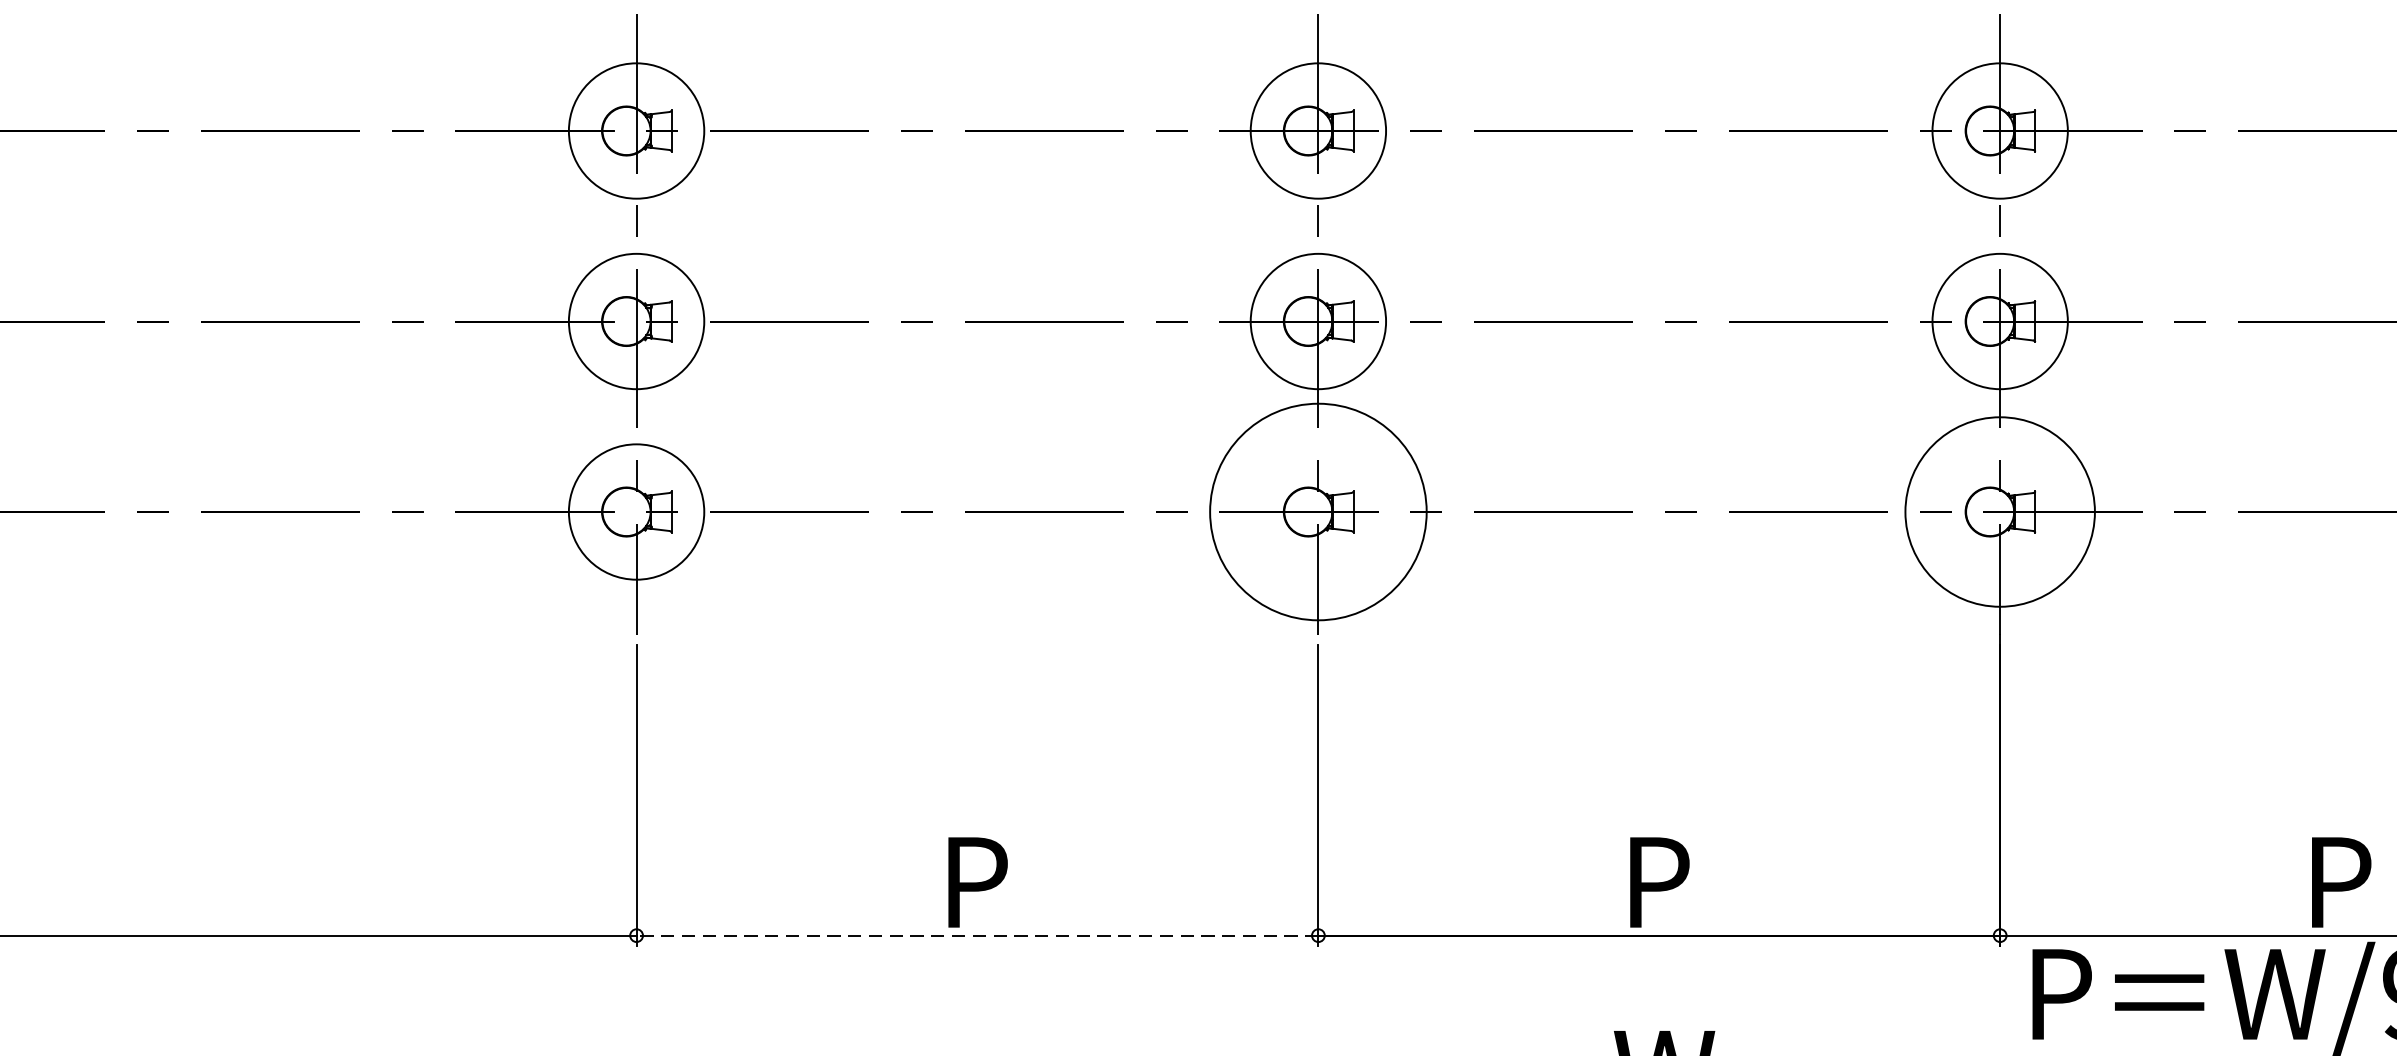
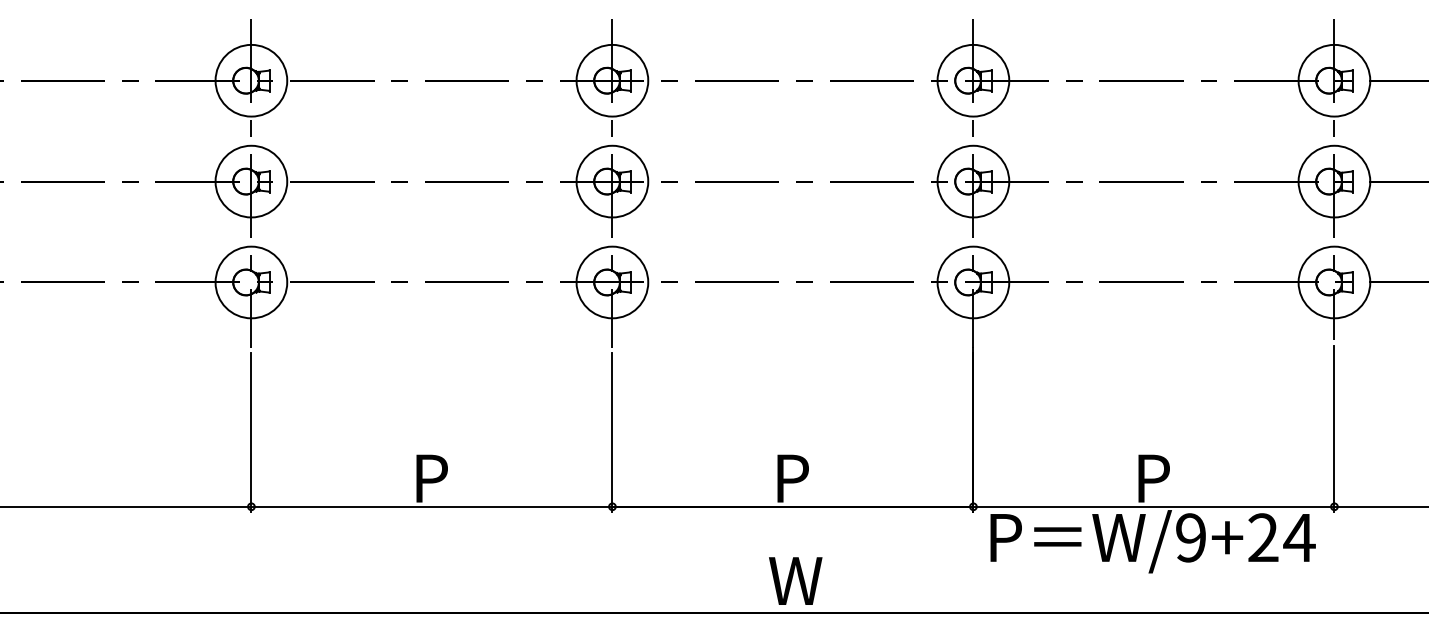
circle: (1318, 512) -> (612, 282), size x0.62
circle: (2000, 512) -> (973, 282), size x0.71
line: (976, 935) -> (431, 506), dashed -> solid

